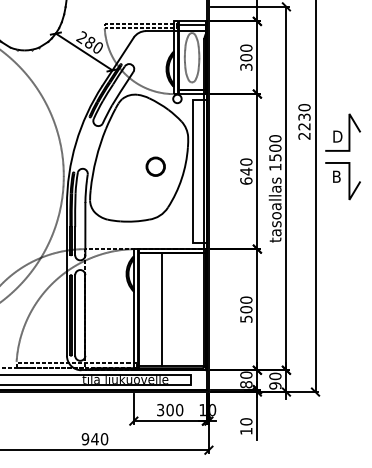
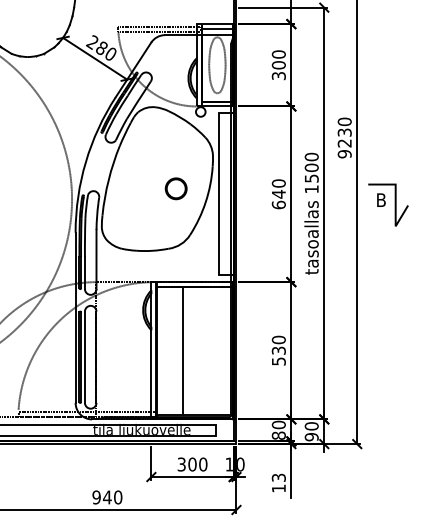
part: (343, 132) -> (388, 149), removed
text: (304, 136) -> (344, 154), 2230 -> 9230
text: (246, 309) -> (278, 350), 500 -> 530
text: (246, 421) -> (278, 477), 10 -> 13

